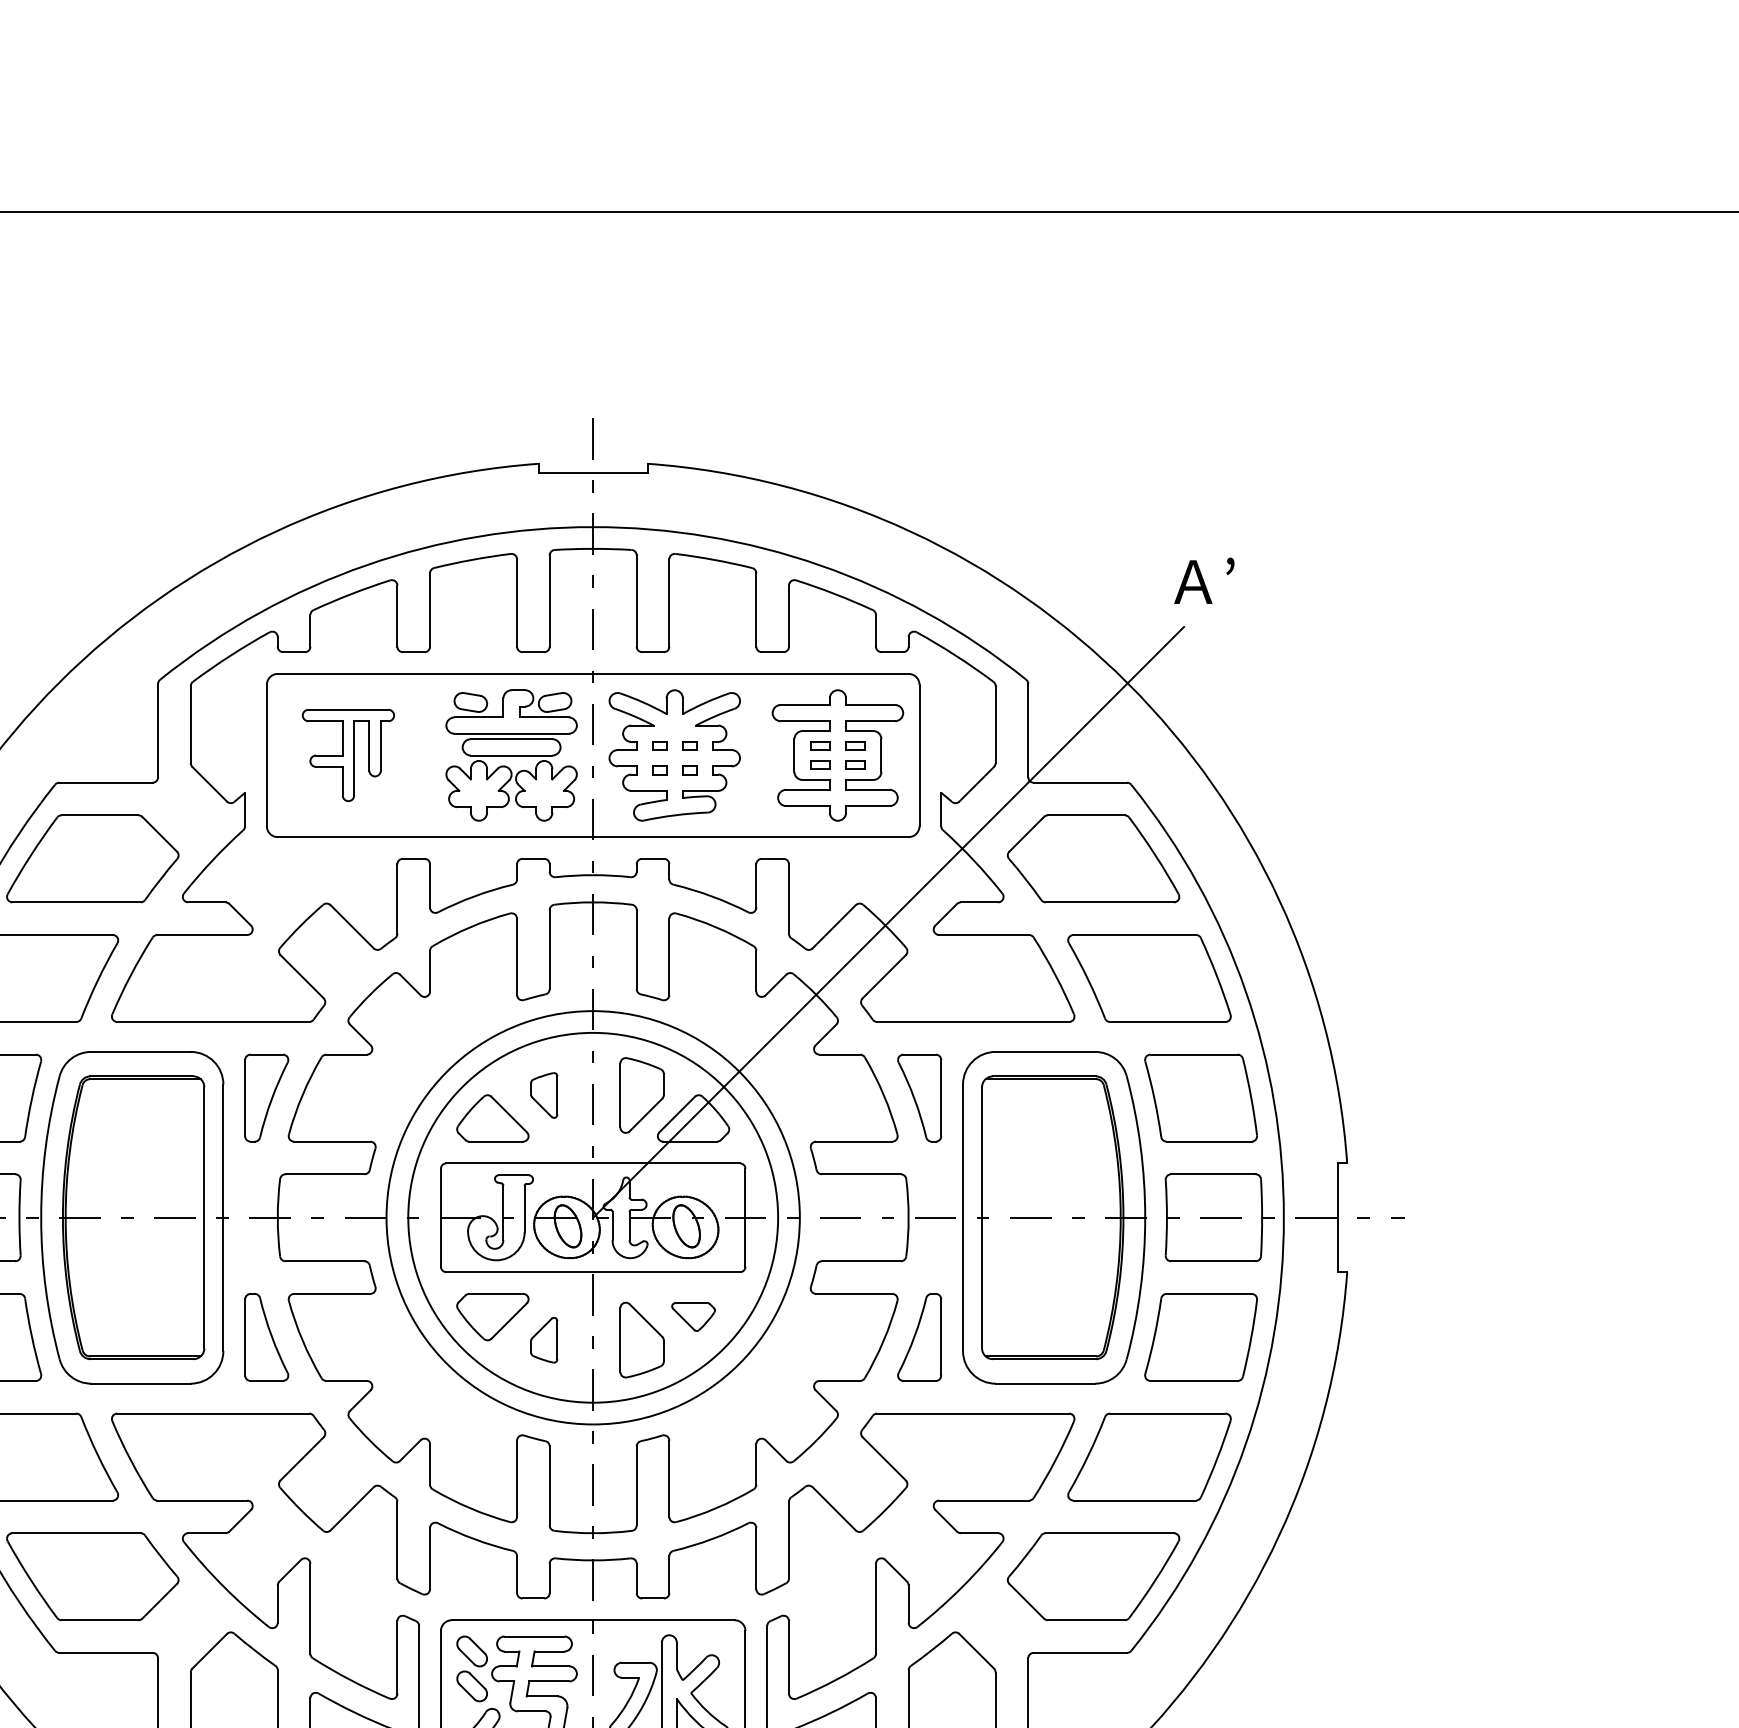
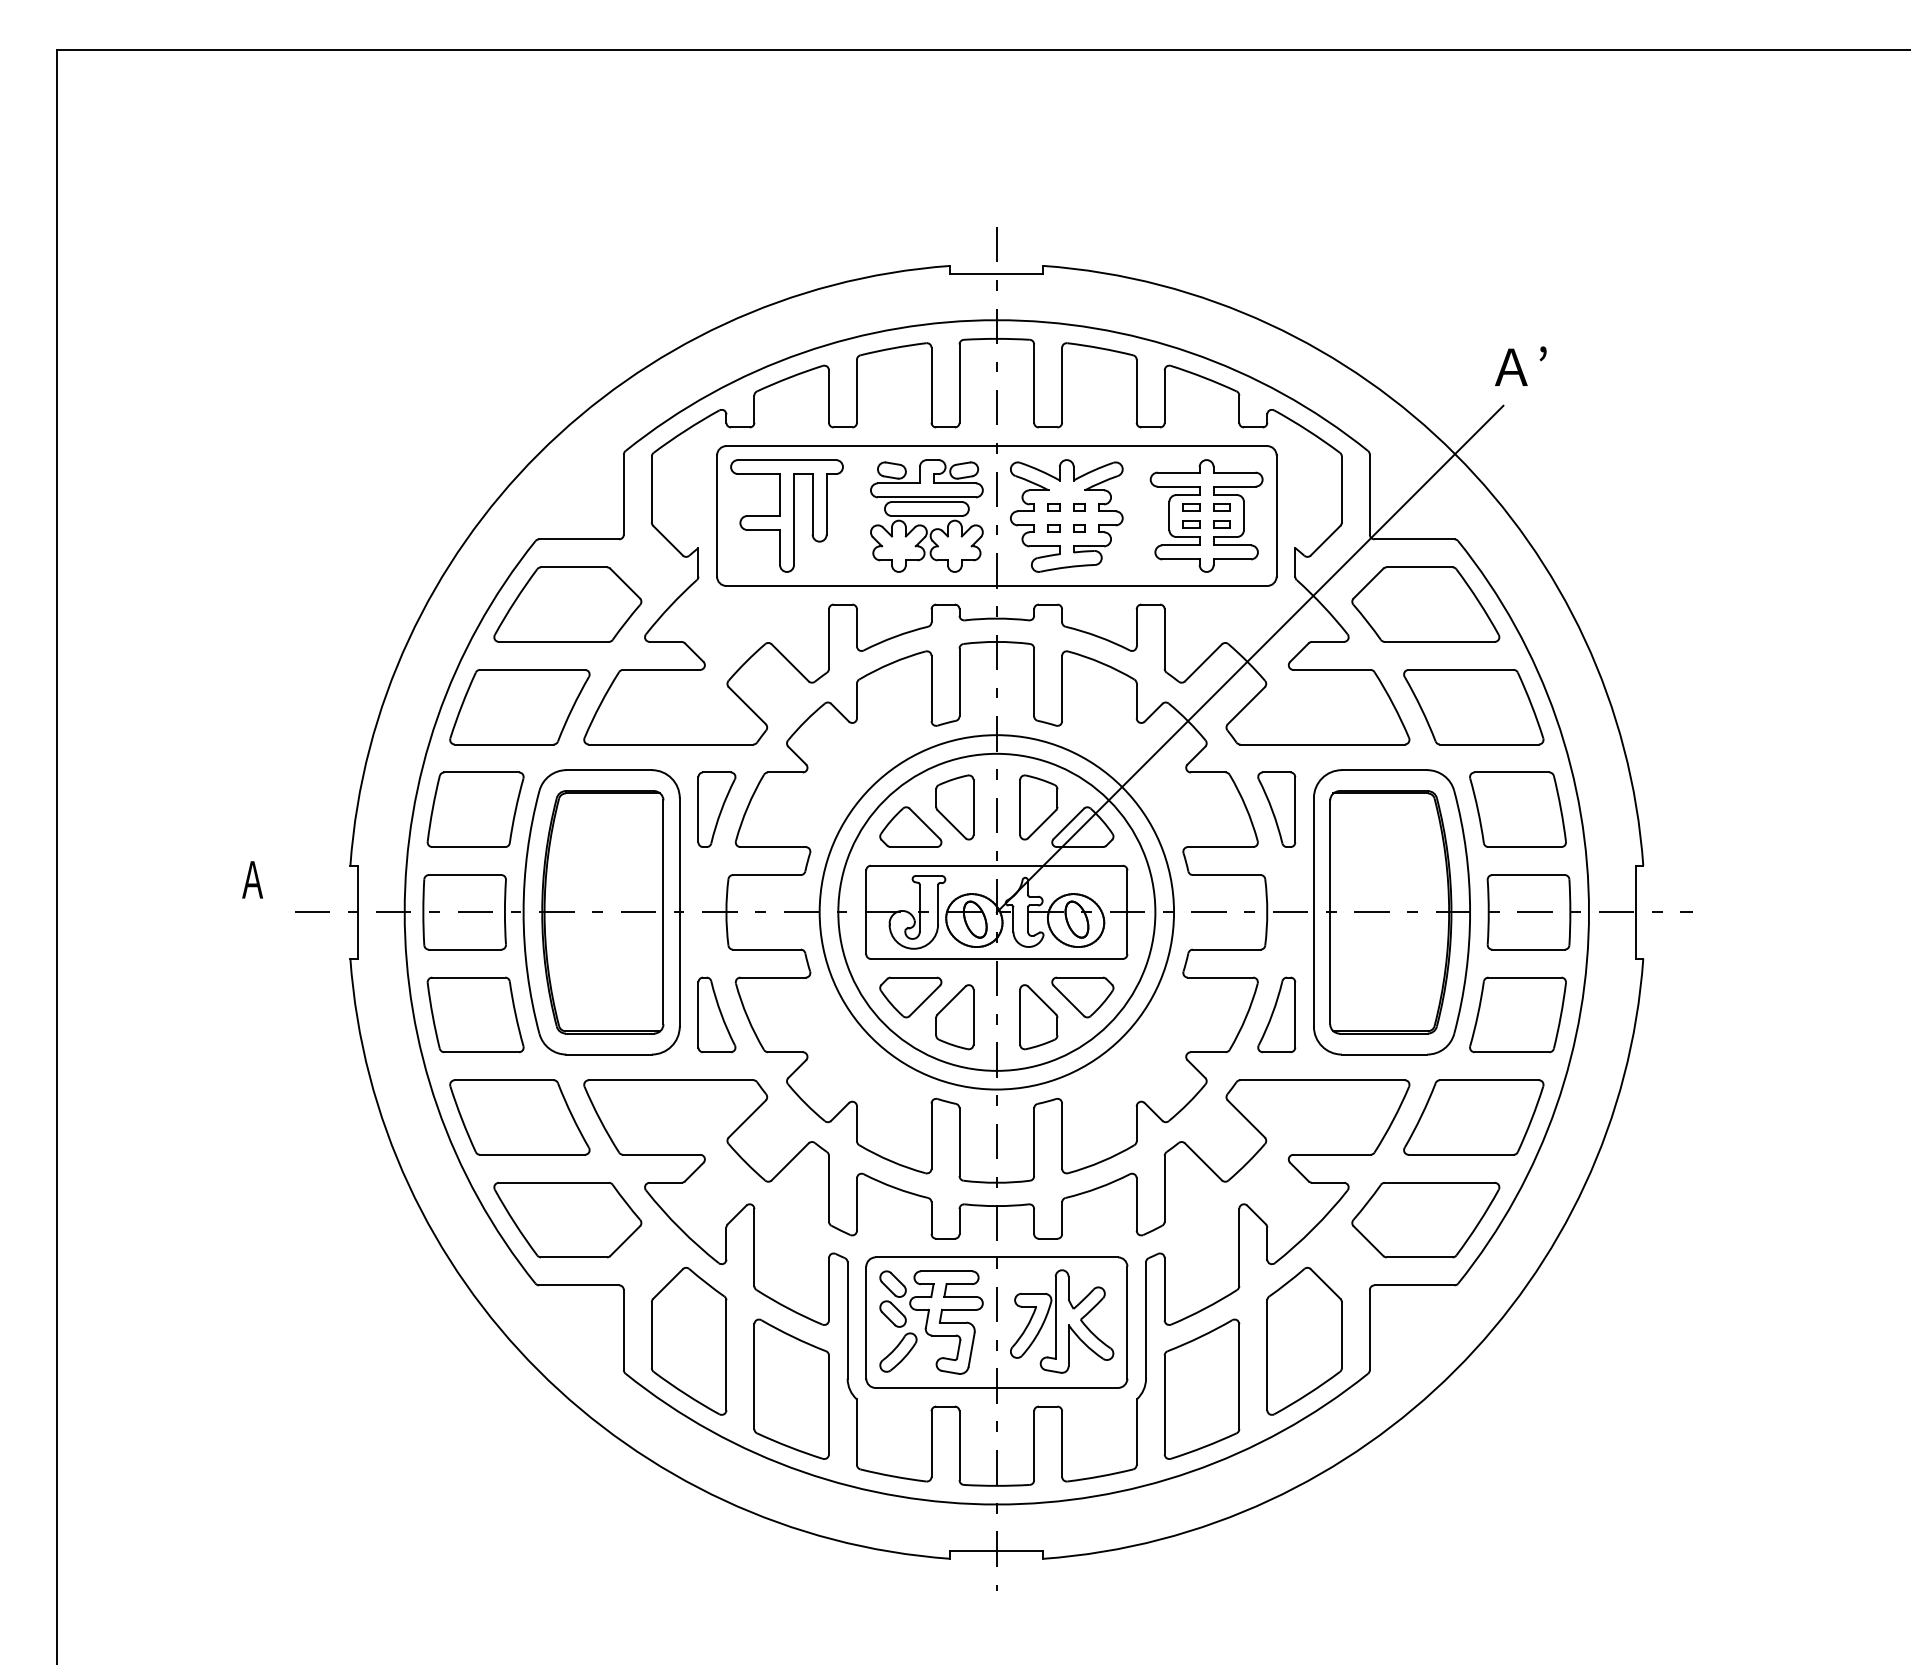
part: (347, 754) -> (786, 515), size x1.43
part: (543, 1095) -> (954, 807), size x1.67
part: (693, 1317) -> (1082, 997), size x1.67
part: (543, 1340) -> (954, 1017), size x1.67

